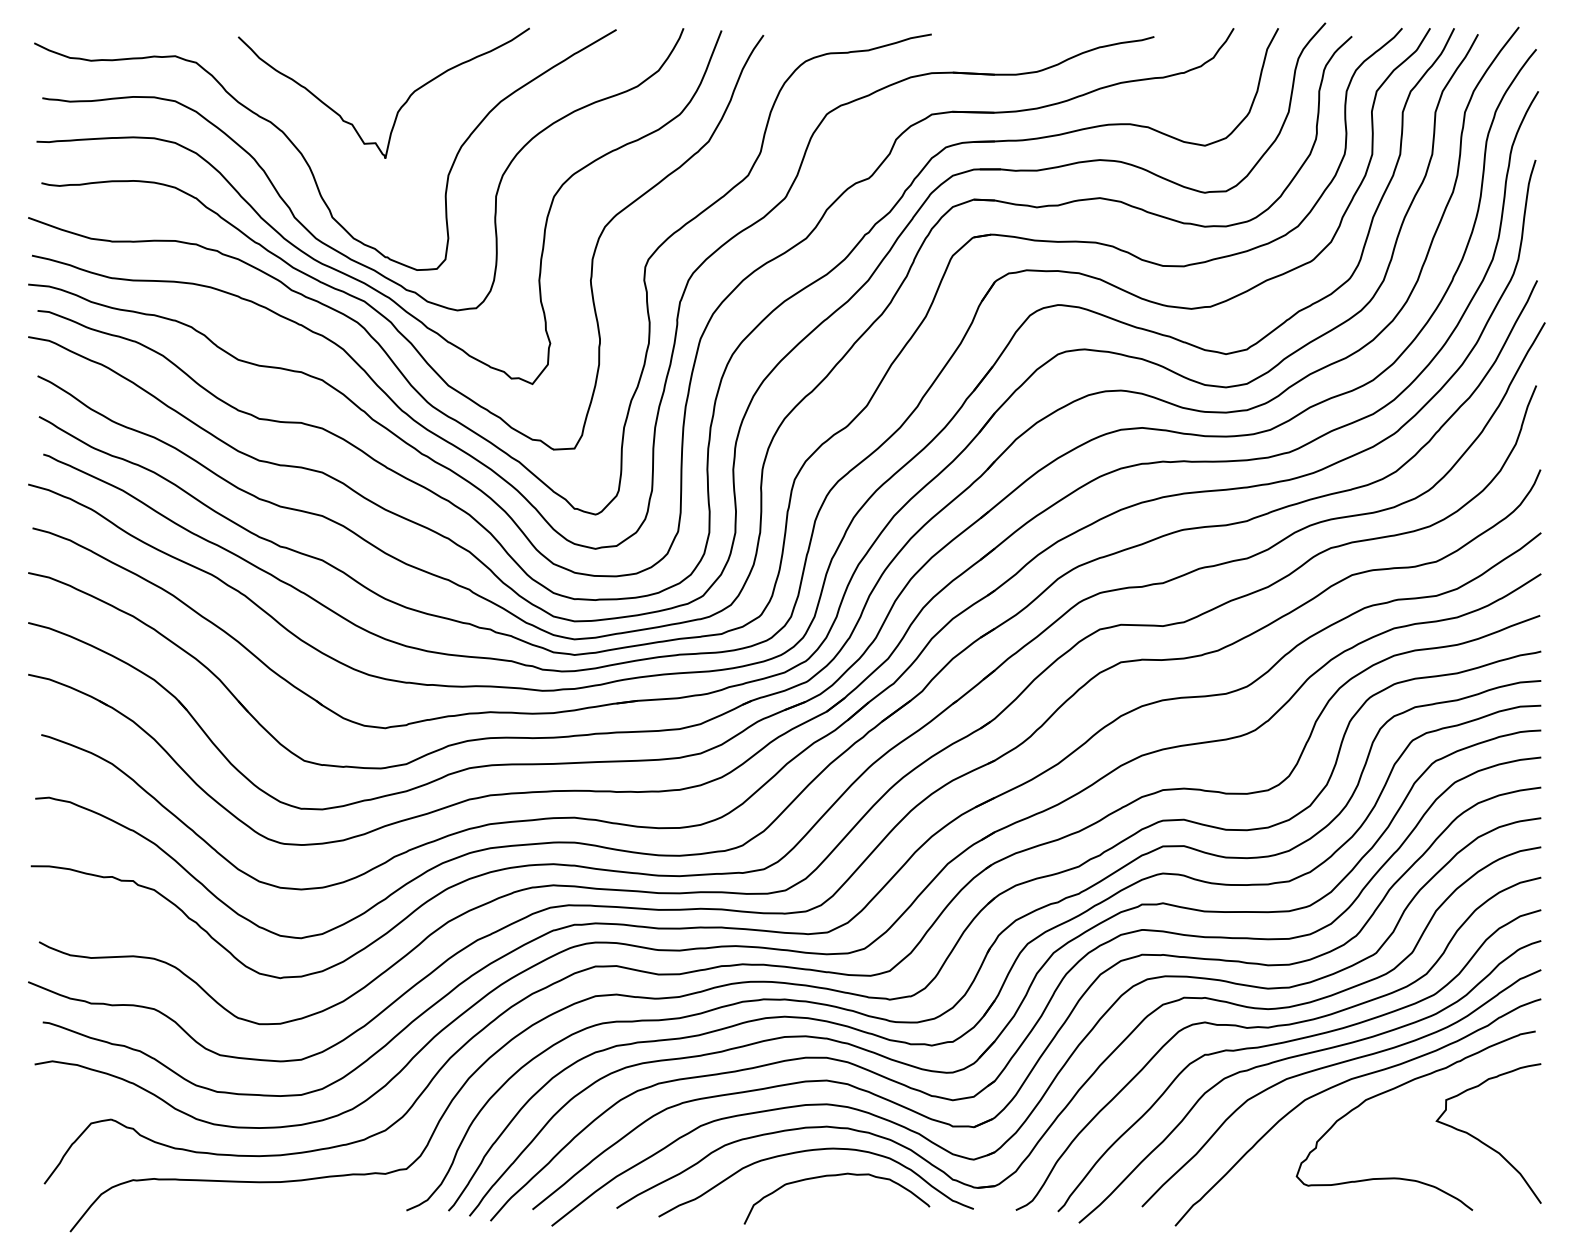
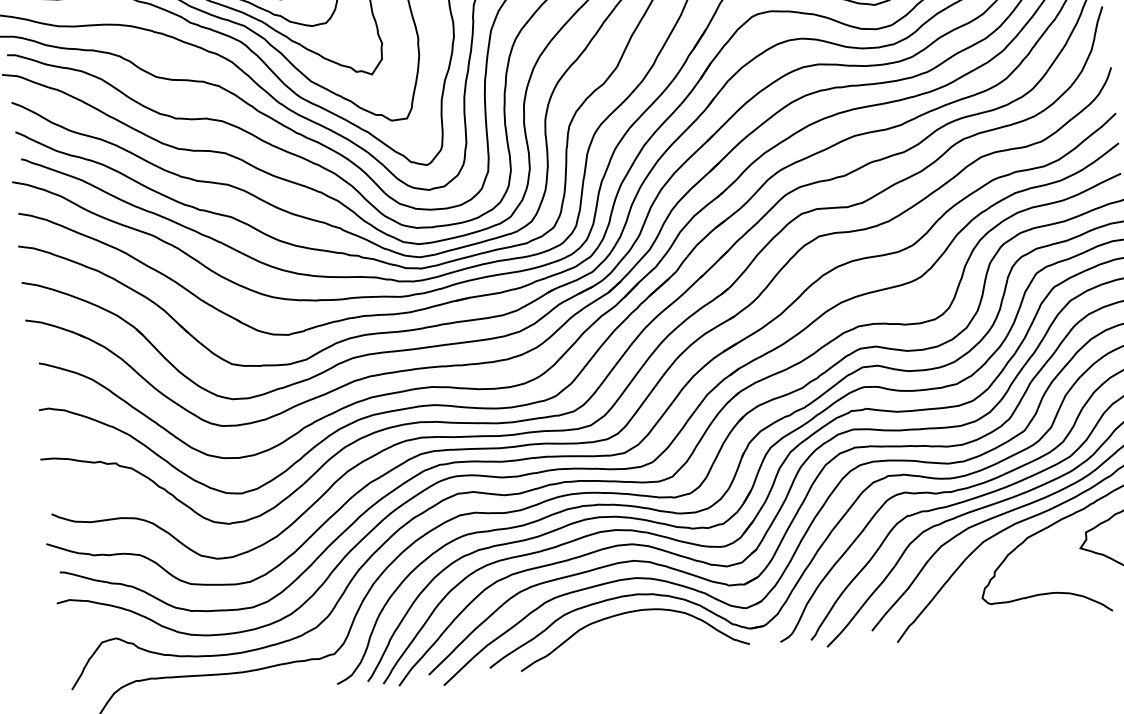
curve: (836, 1176) -> (647, 629), removed

